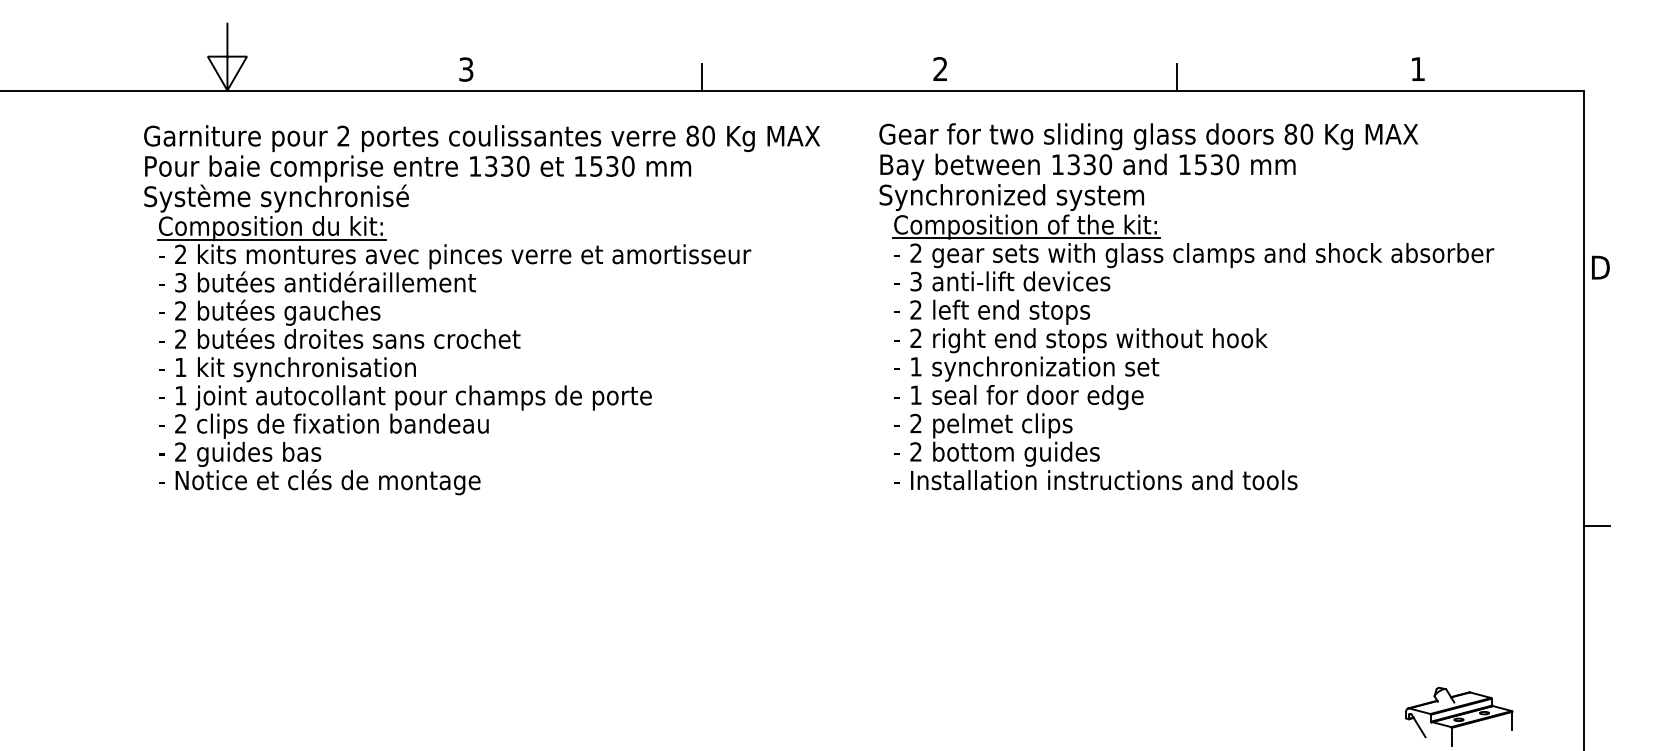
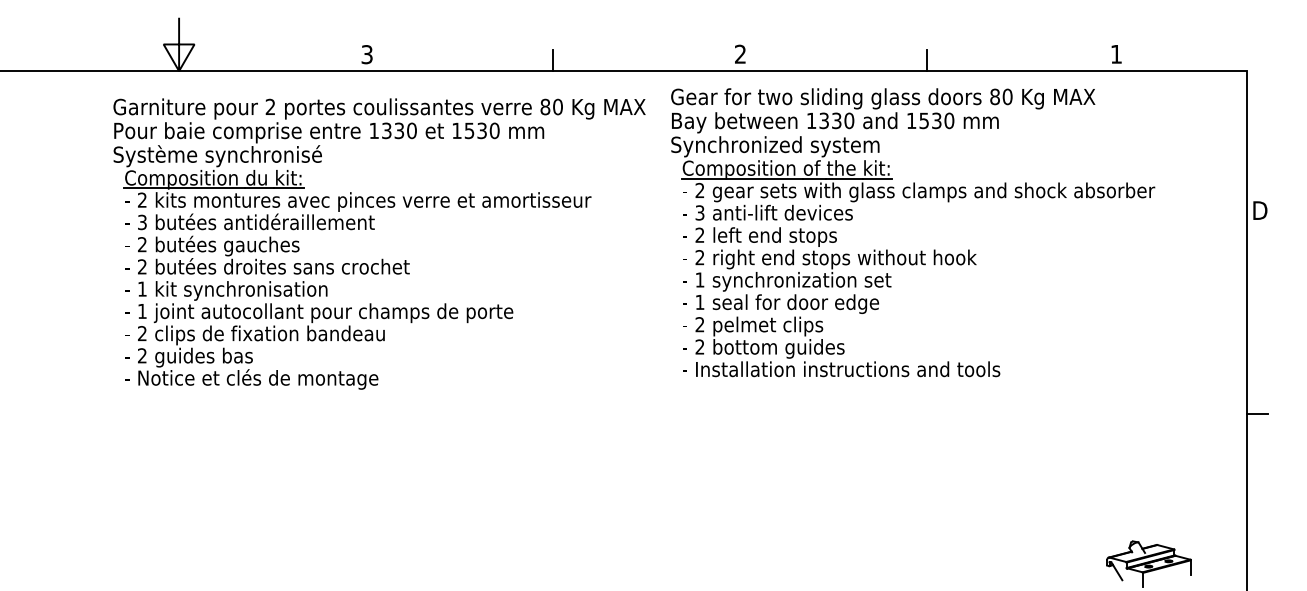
part: (1196, 329) -> (920, 250), moved

